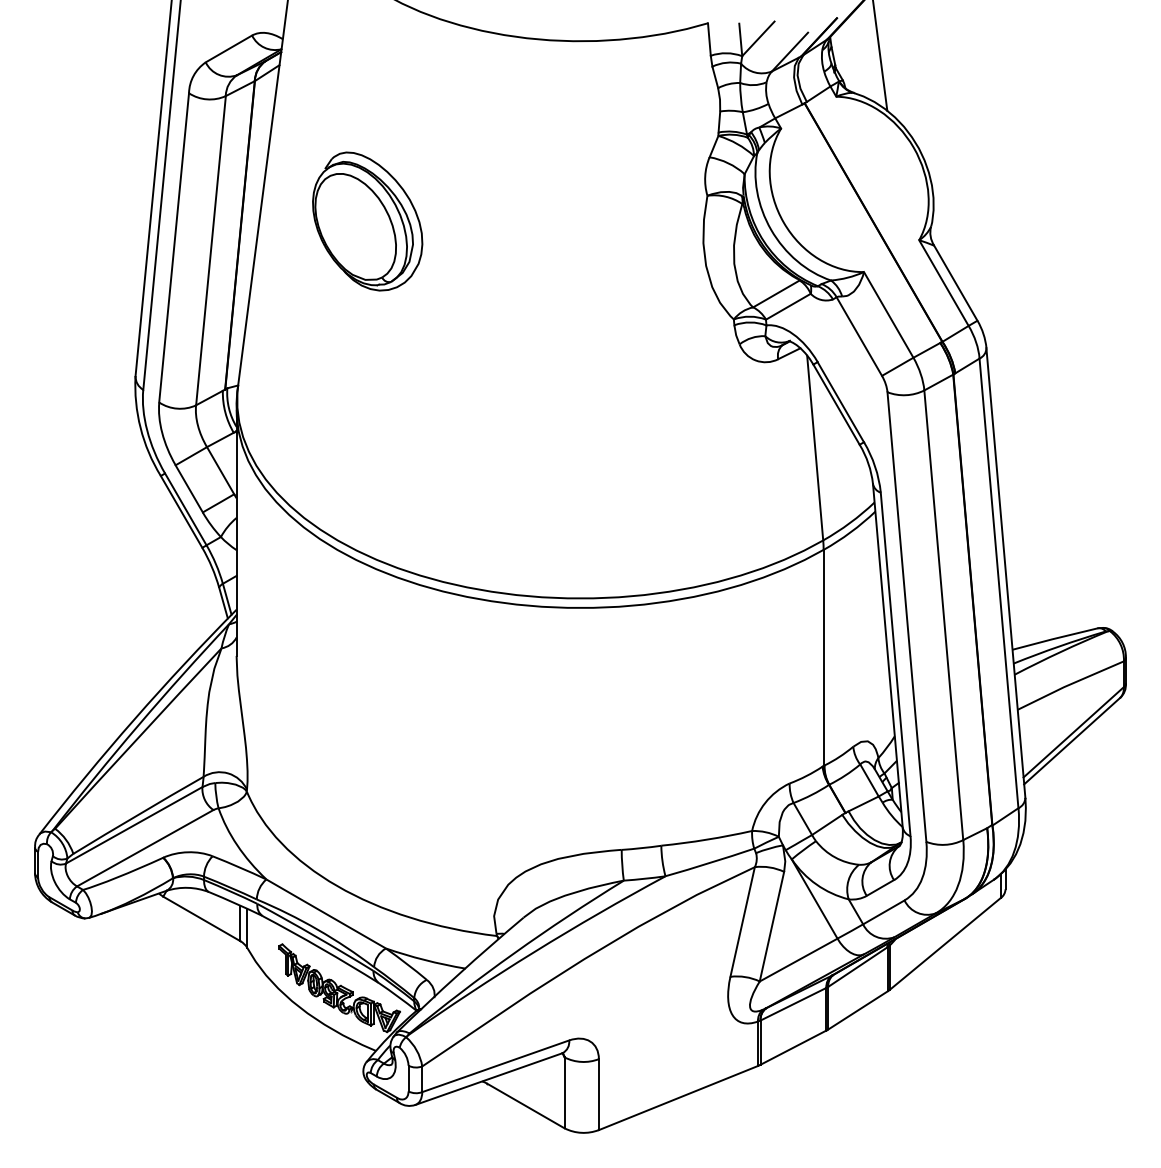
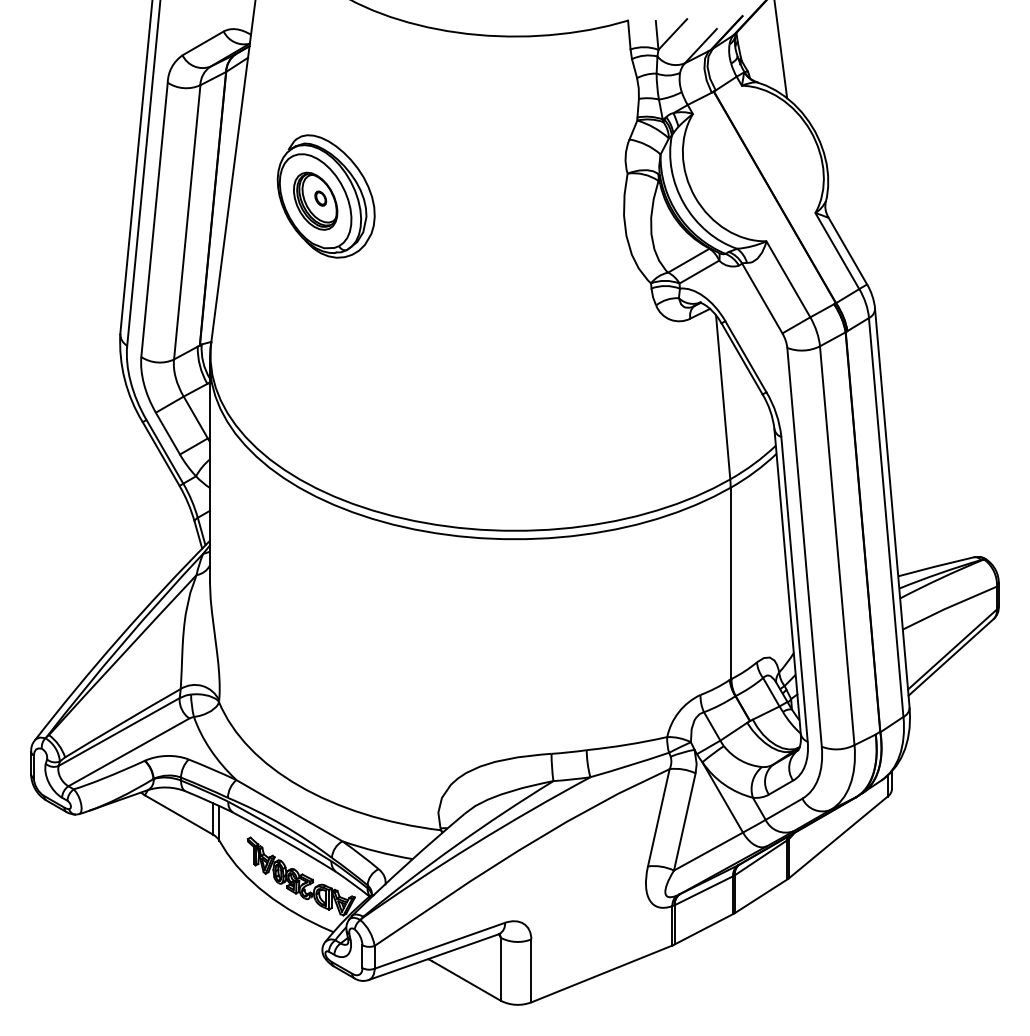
part: (355, 226) -> (315, 200), added

